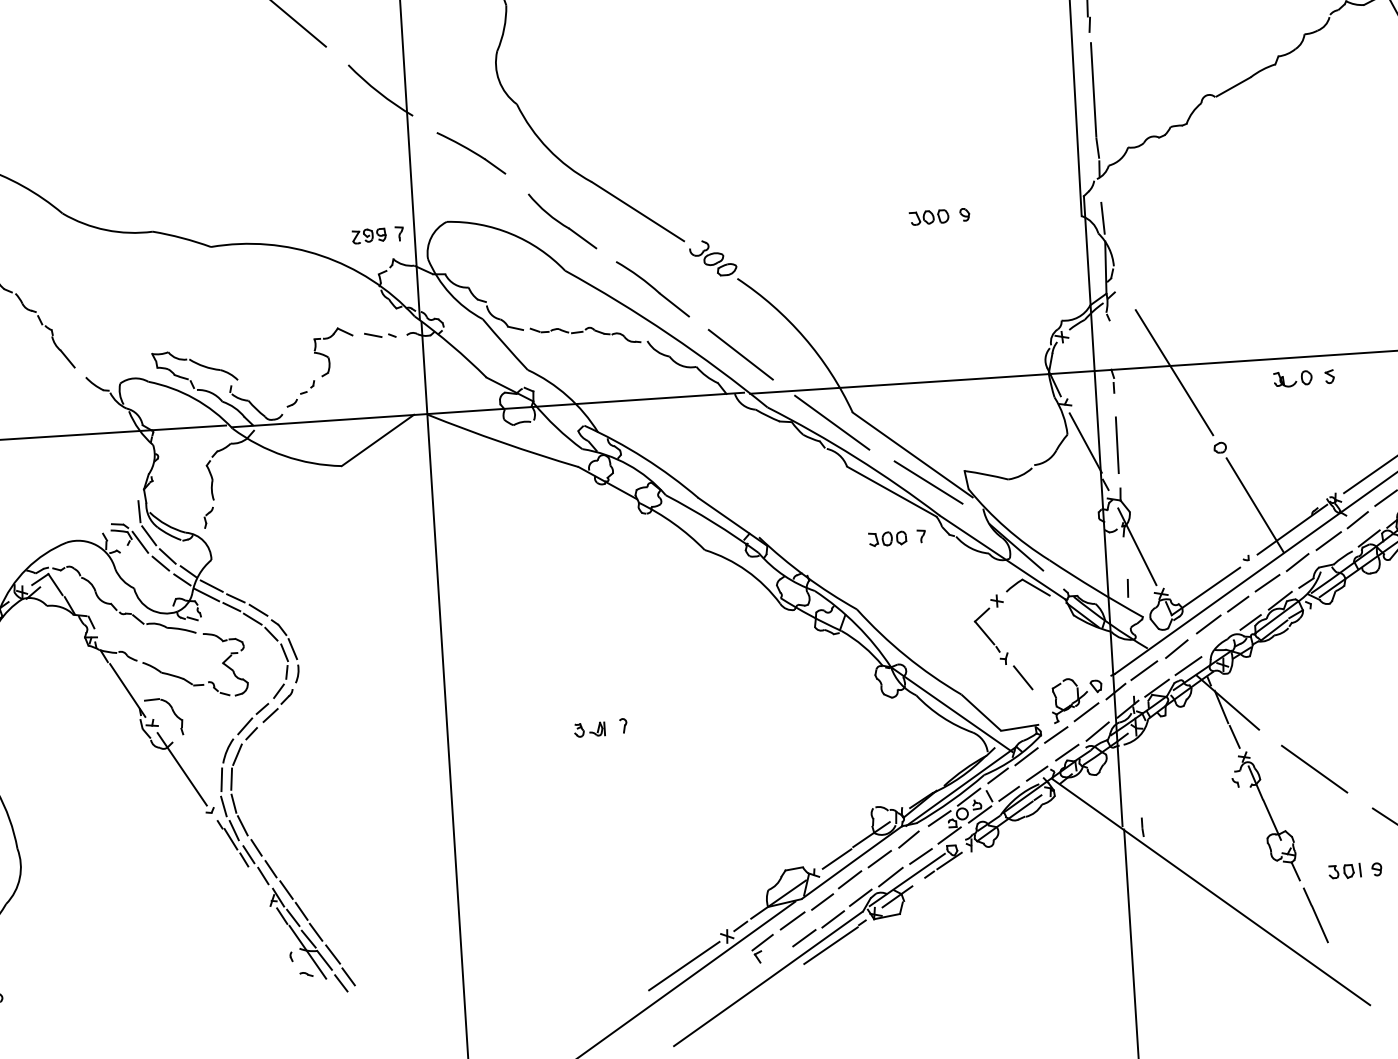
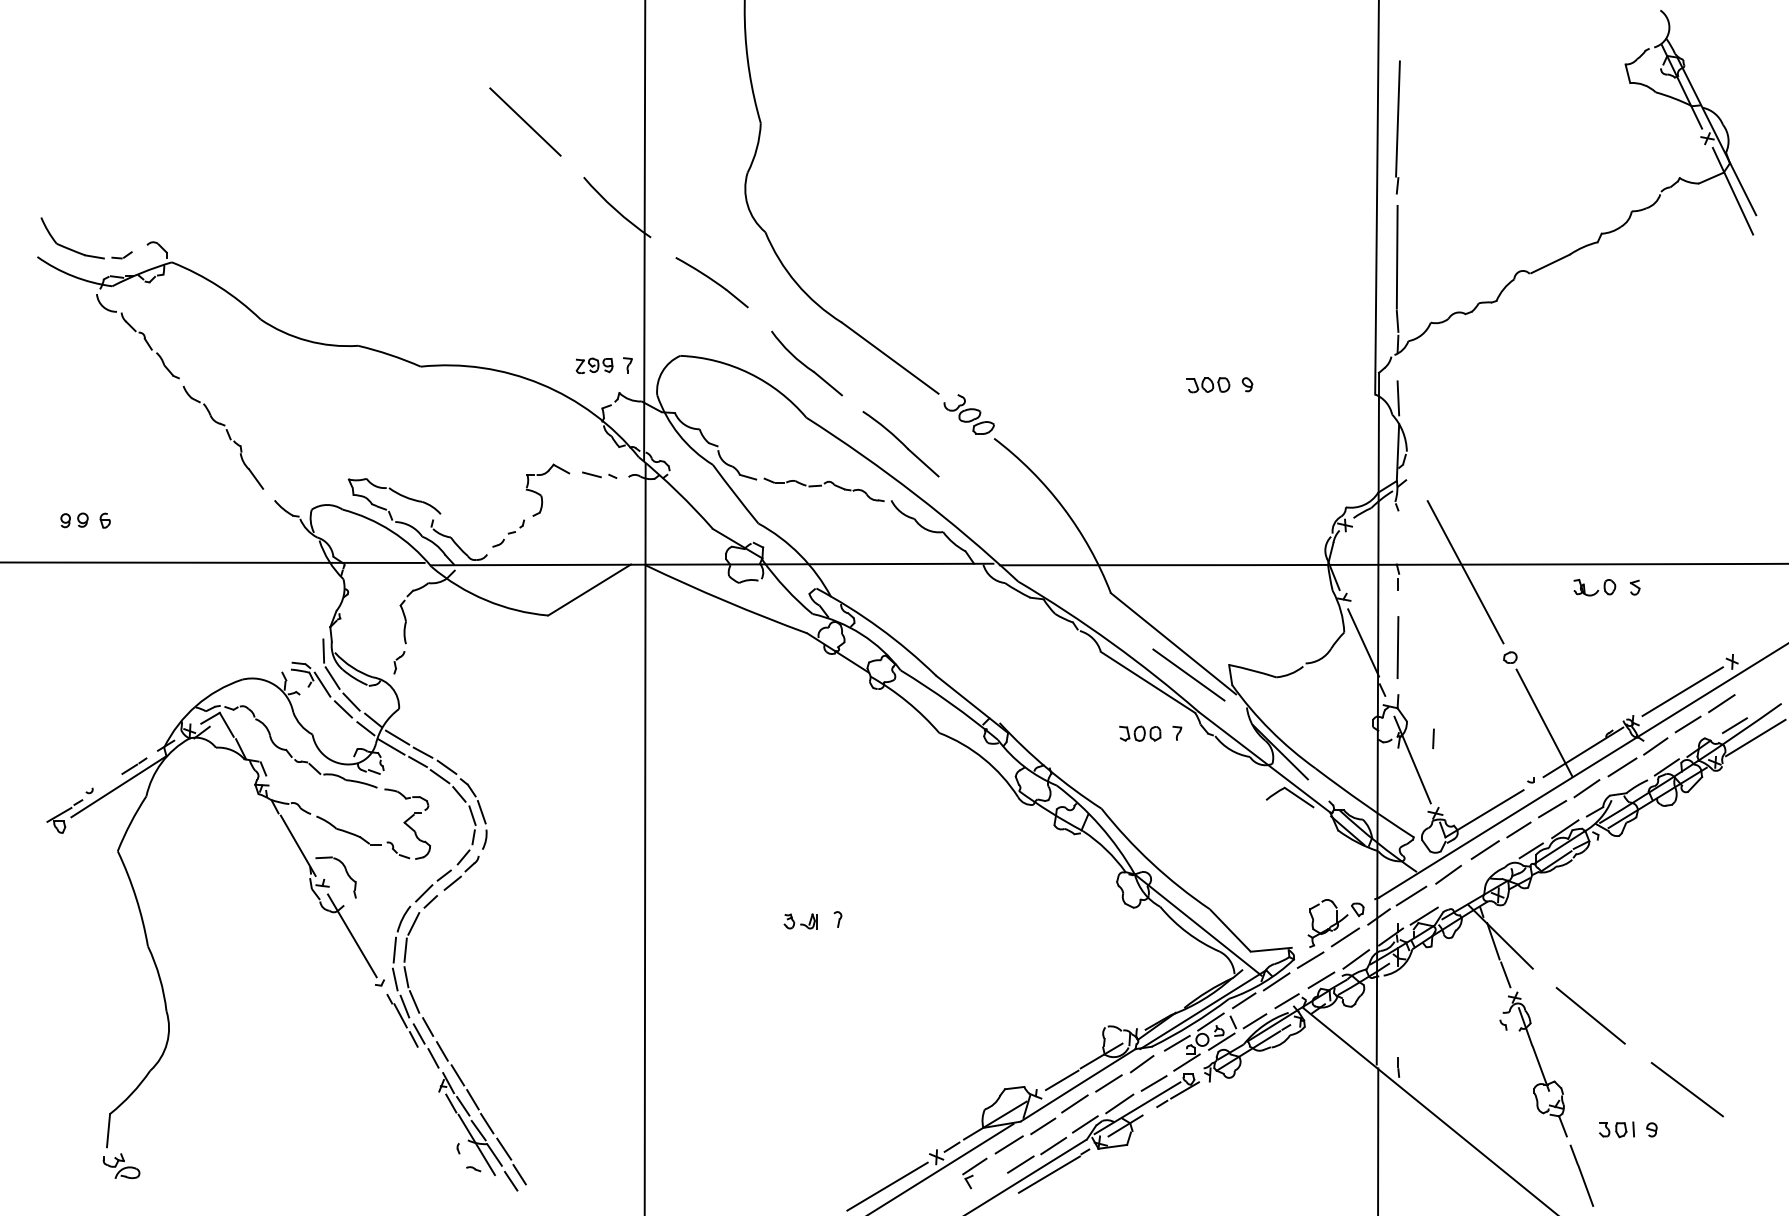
line: (740, 354) -> (992, 521), removed
line: (831, 422) -> (1087, 602), removed
line: (1127, 588) -> (1433, 738), moved
part: (998, 647) -> (1253, 860), removed
line: (1187, 666) -> (1459, 894), removed

